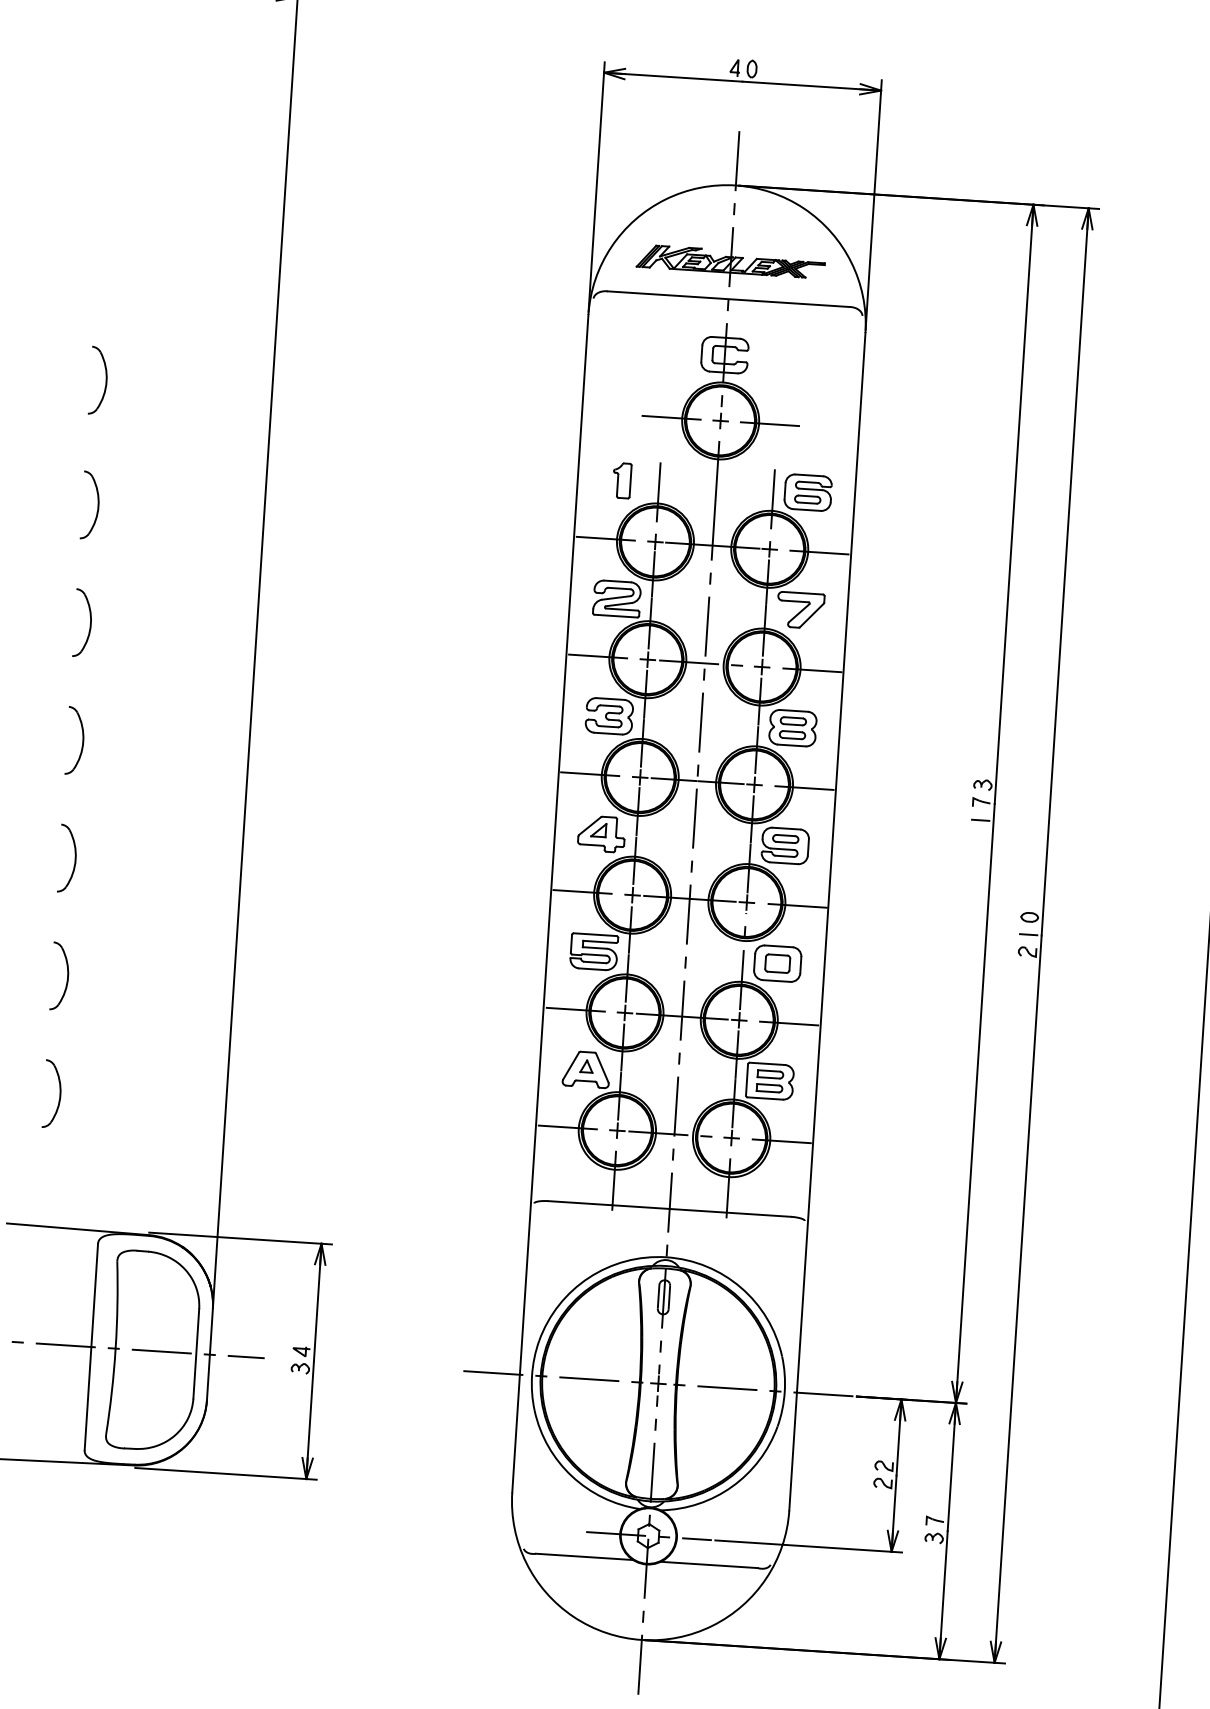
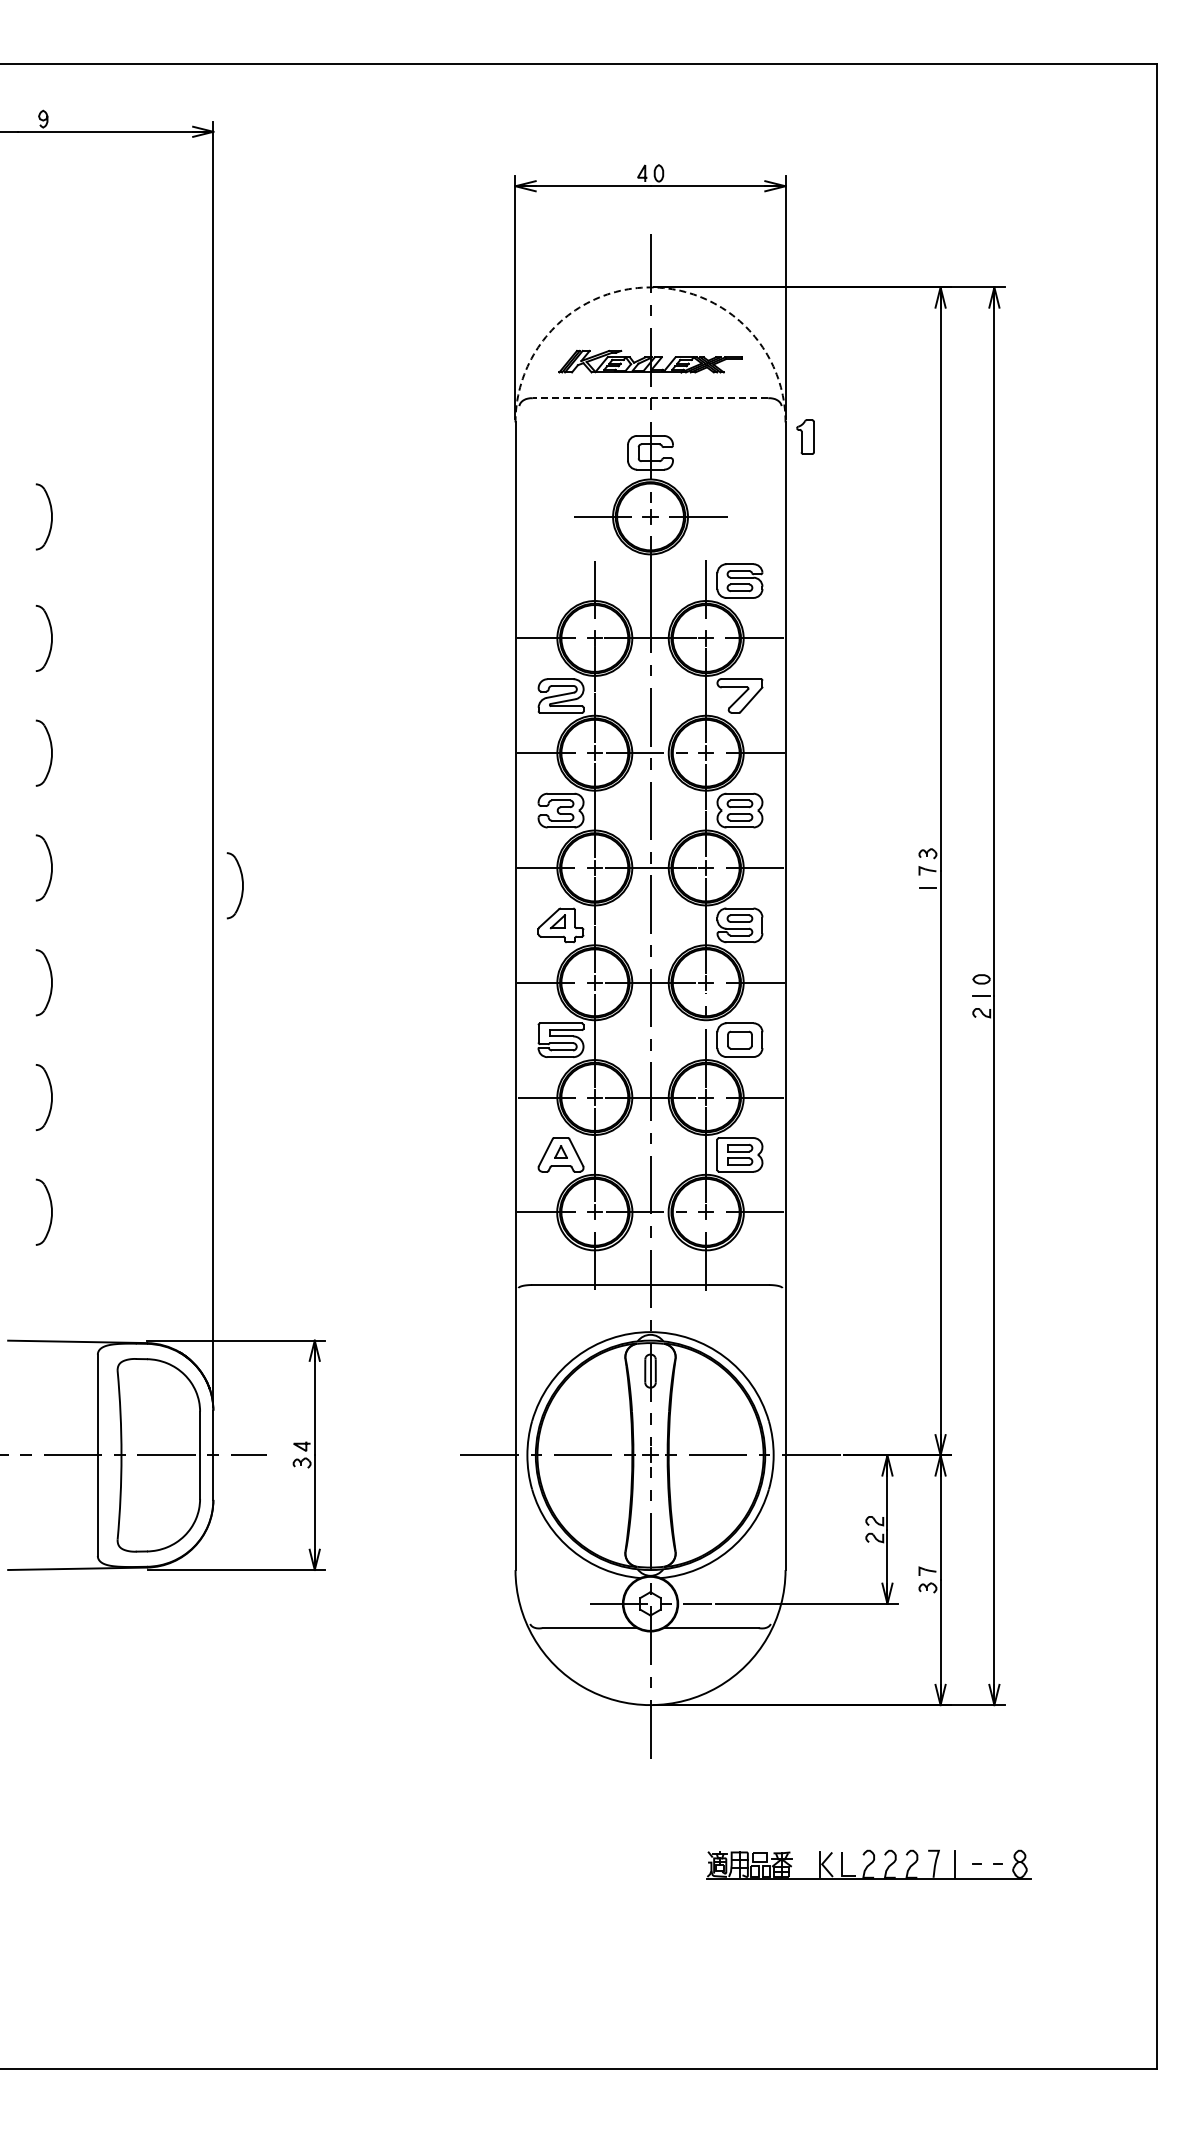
arc: (735, 185) -> (650, 287), solid -> dashed
line: (728, 299) -> (650, 398), solid -> dashed
part: (622, 480) -> (805, 436), moved
part: (277, 772) -> (242, 885), added

